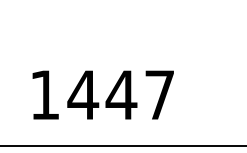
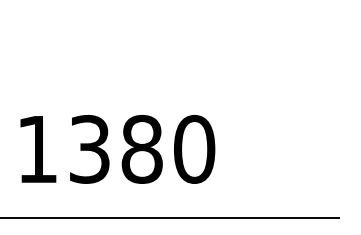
text: (121, 94) -> (141, 148), 1447 -> 1380

